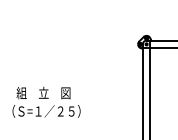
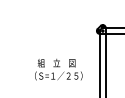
text: (46, 102) -> (58, 69), moved

